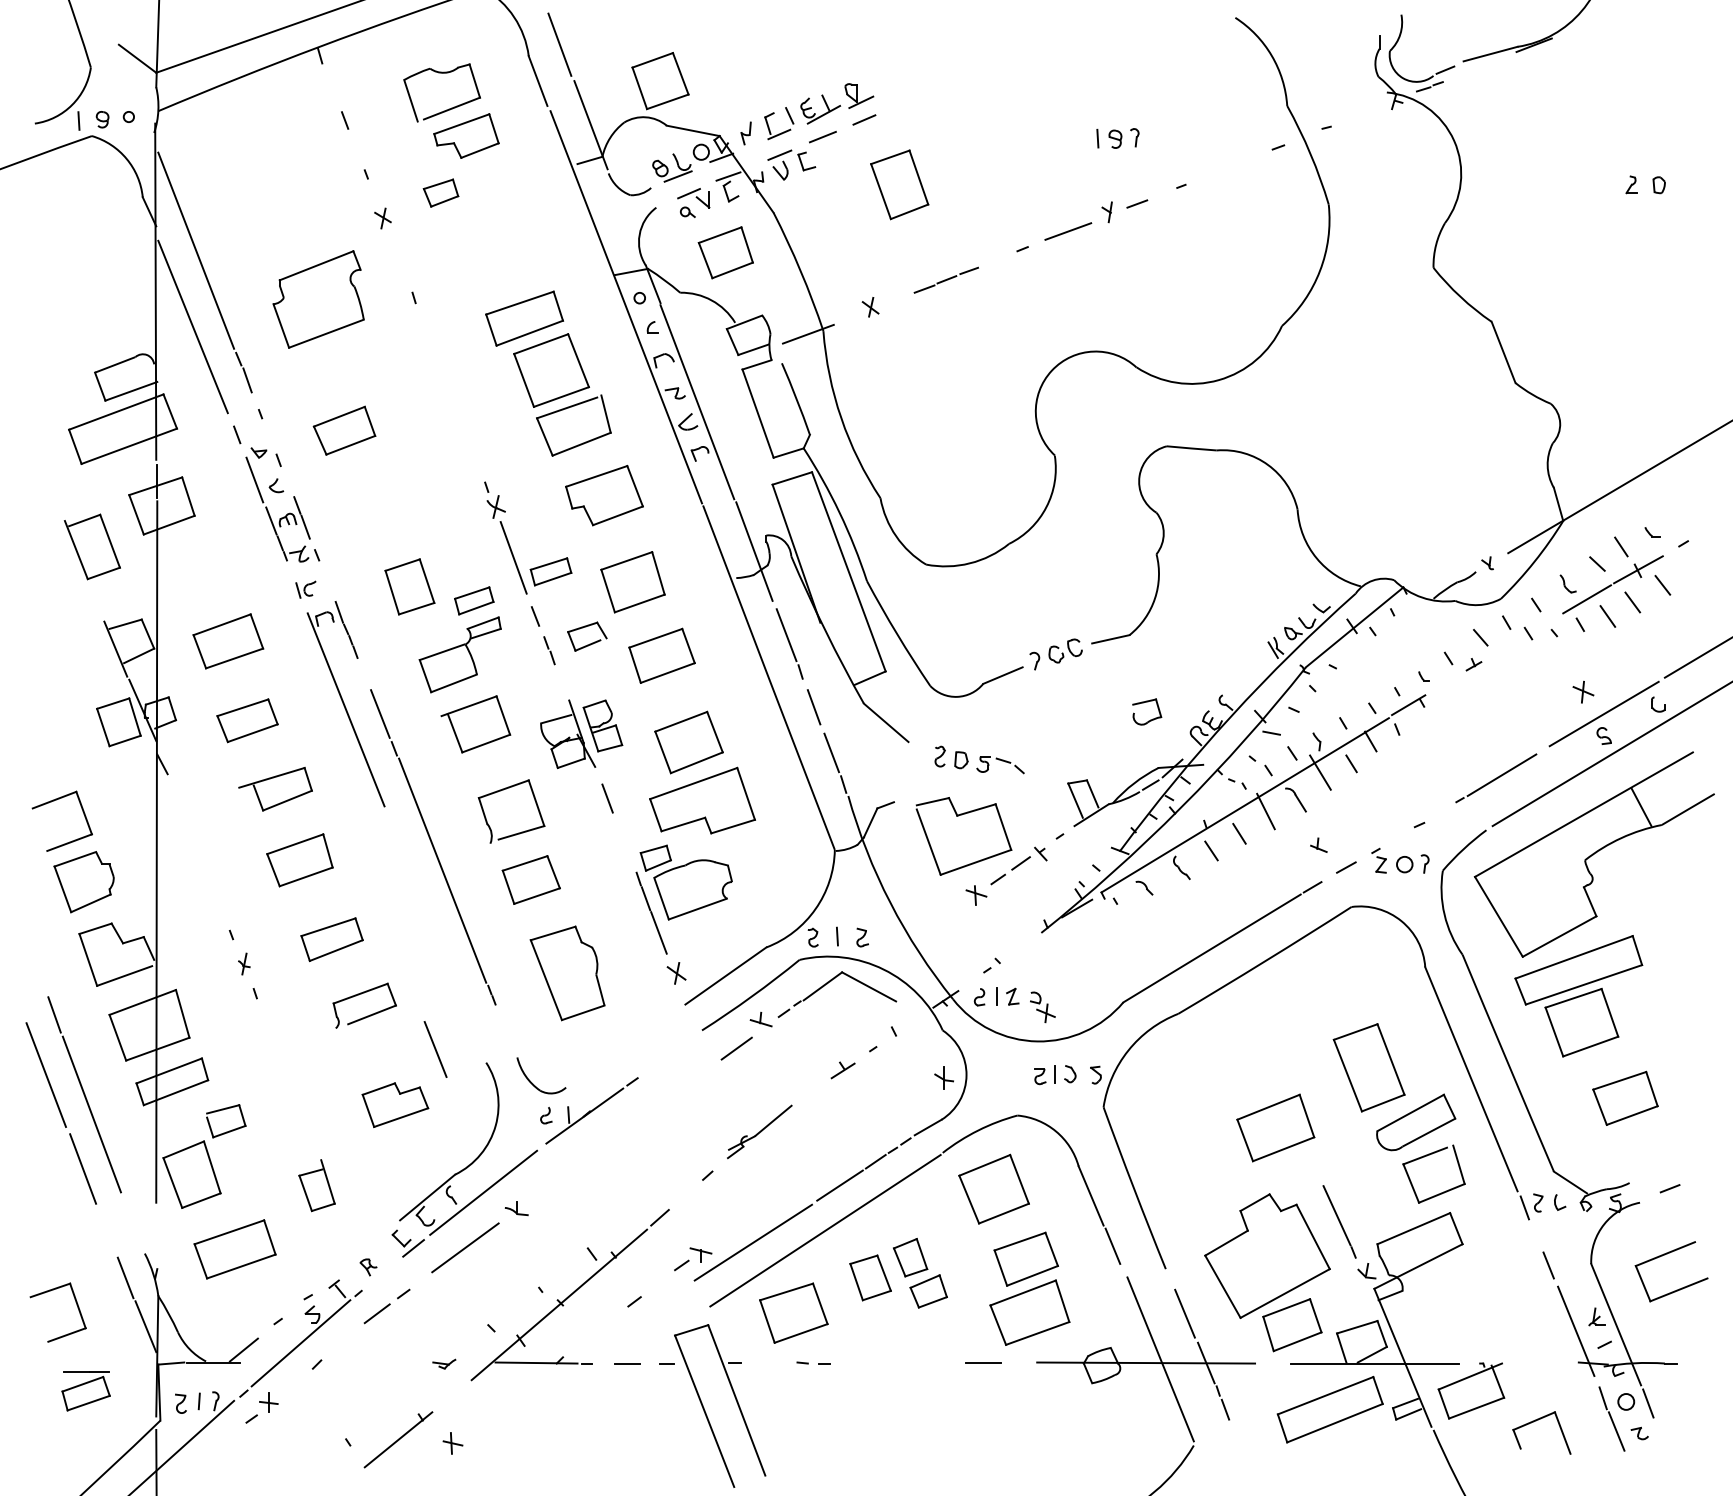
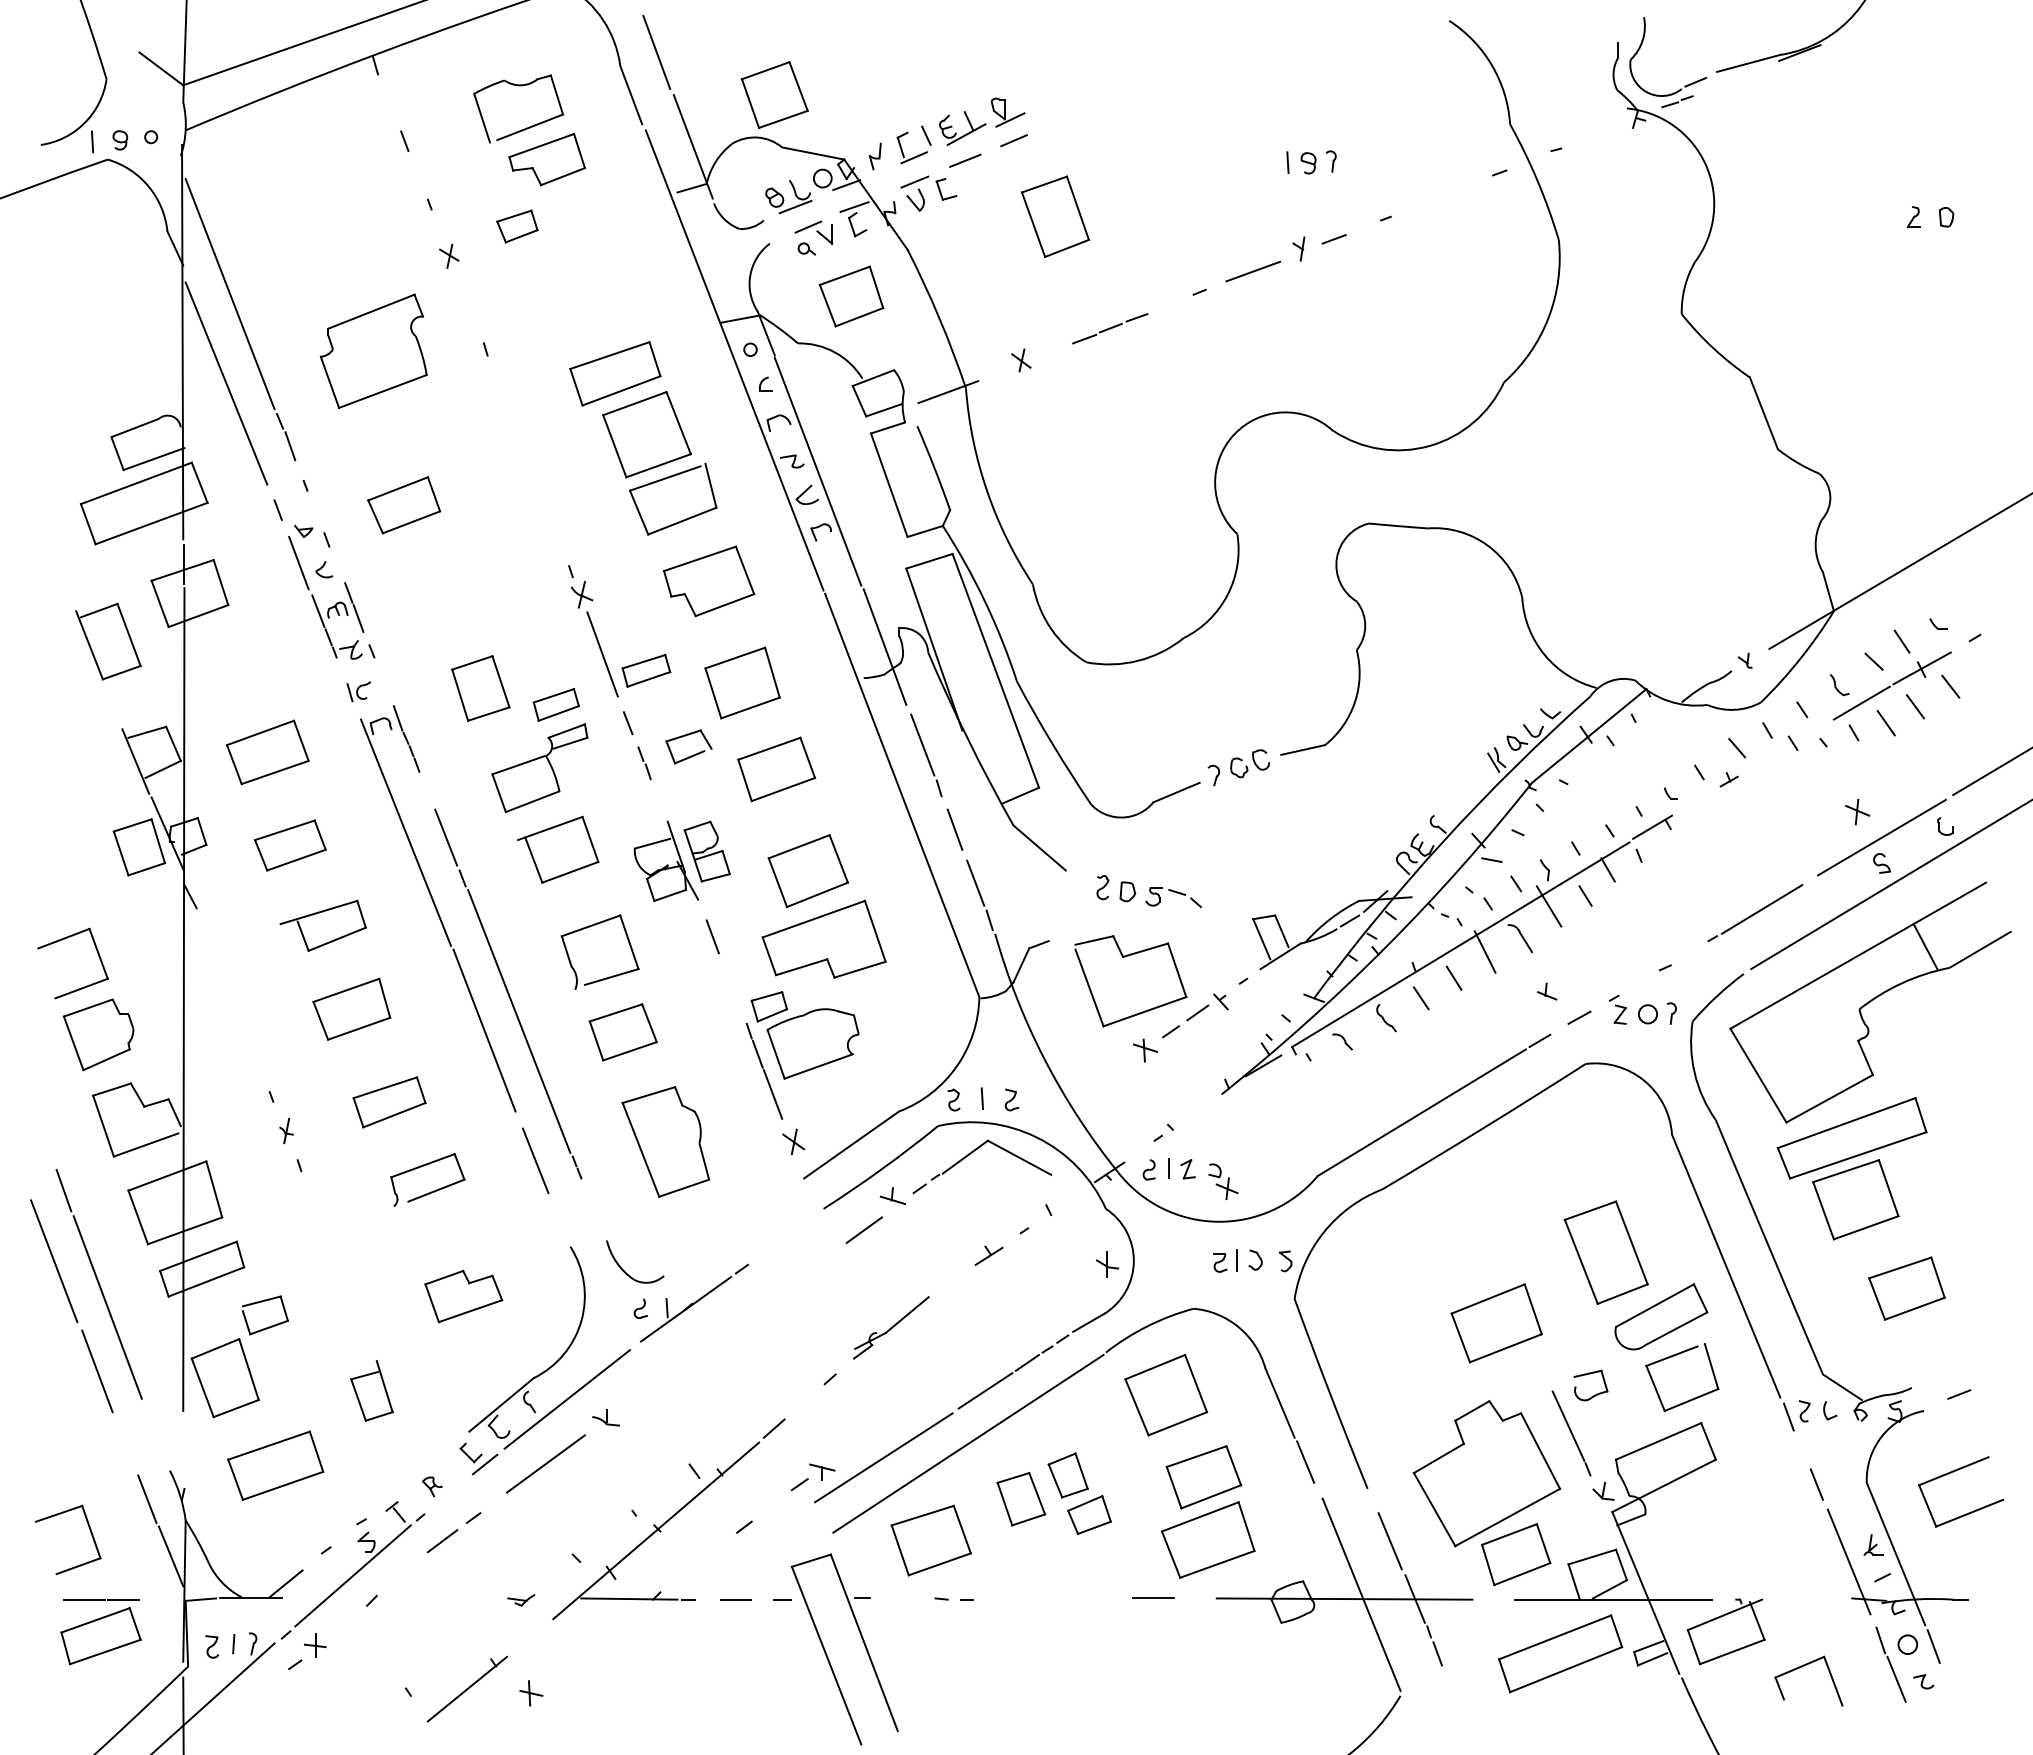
part: (1150, 719) -> (1594, 1394), moved
line: (412, 878) -> (483, 1030), added
line: (435, 1049) -> (535, 1160), moved
part: (85, 1391) -> (100, 1632), size x1.43

